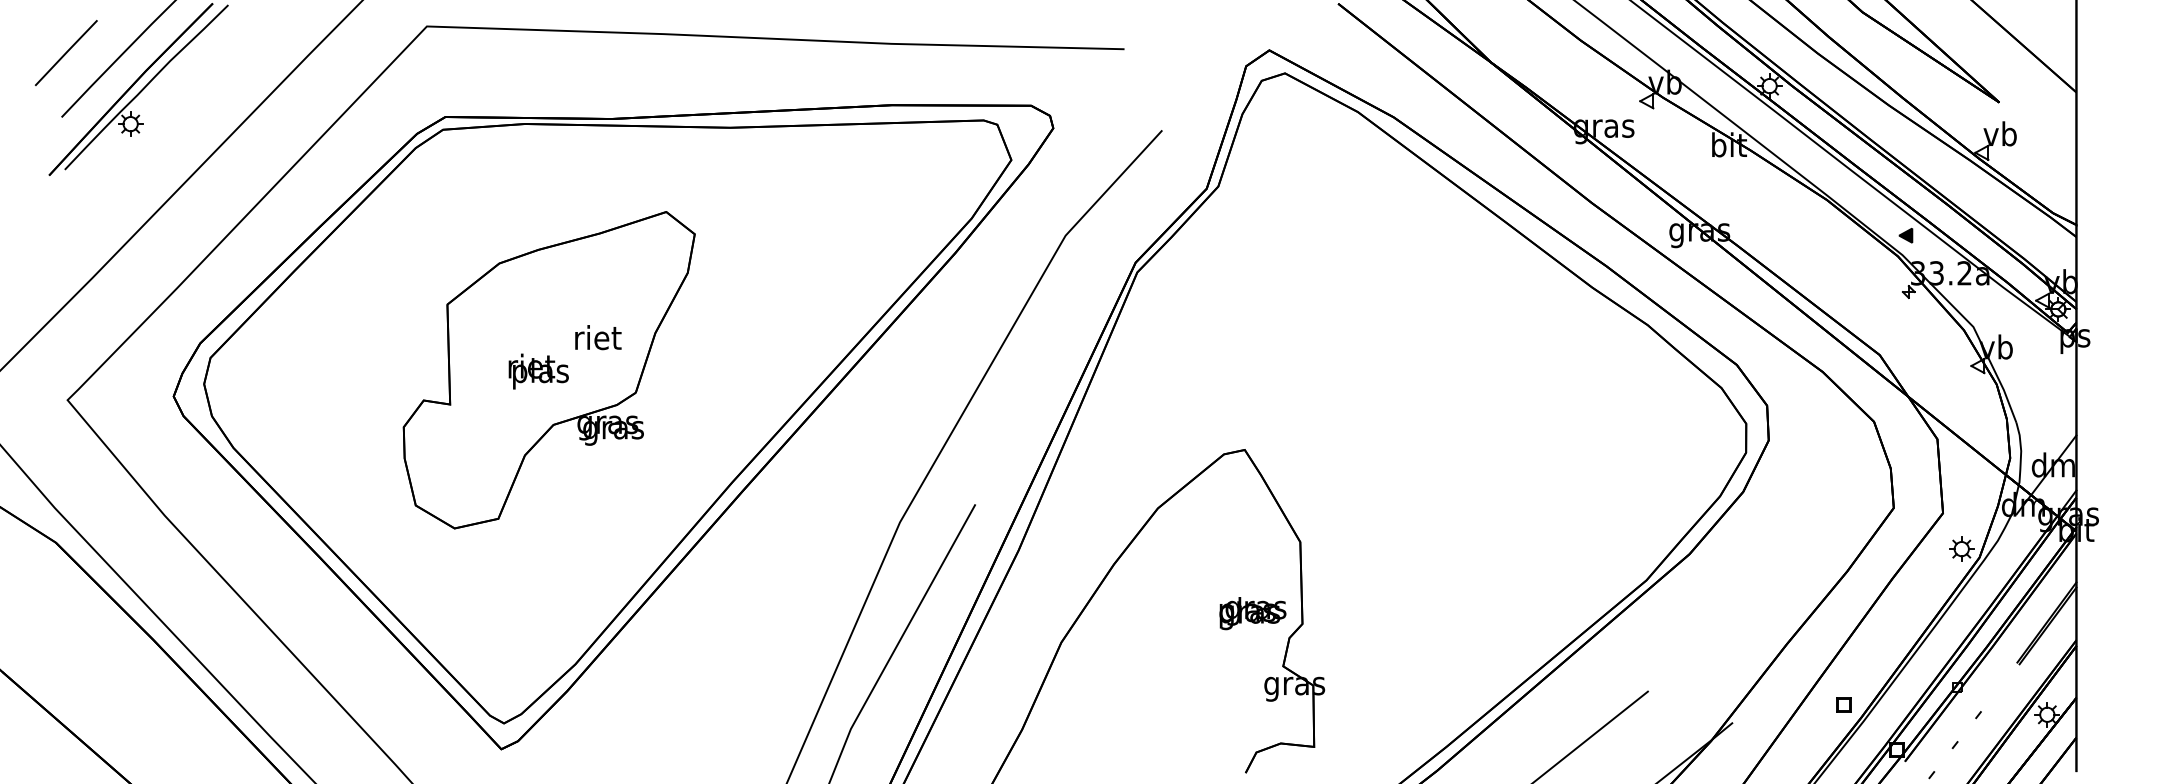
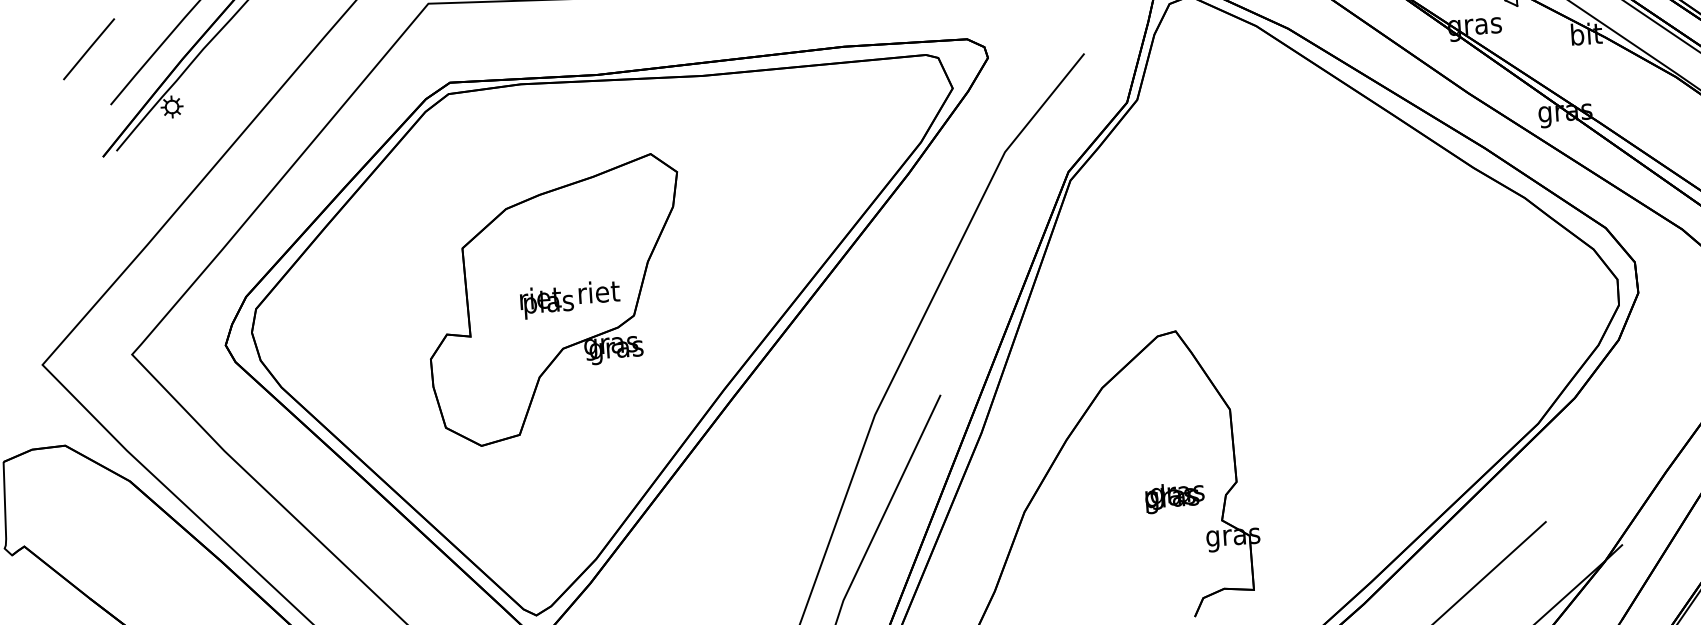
line: (65, 52) -> (88, 48), moved
text: (598, 337) -> (599, 291), moved
text: (1252, 613) -> (1174, 497), moved

